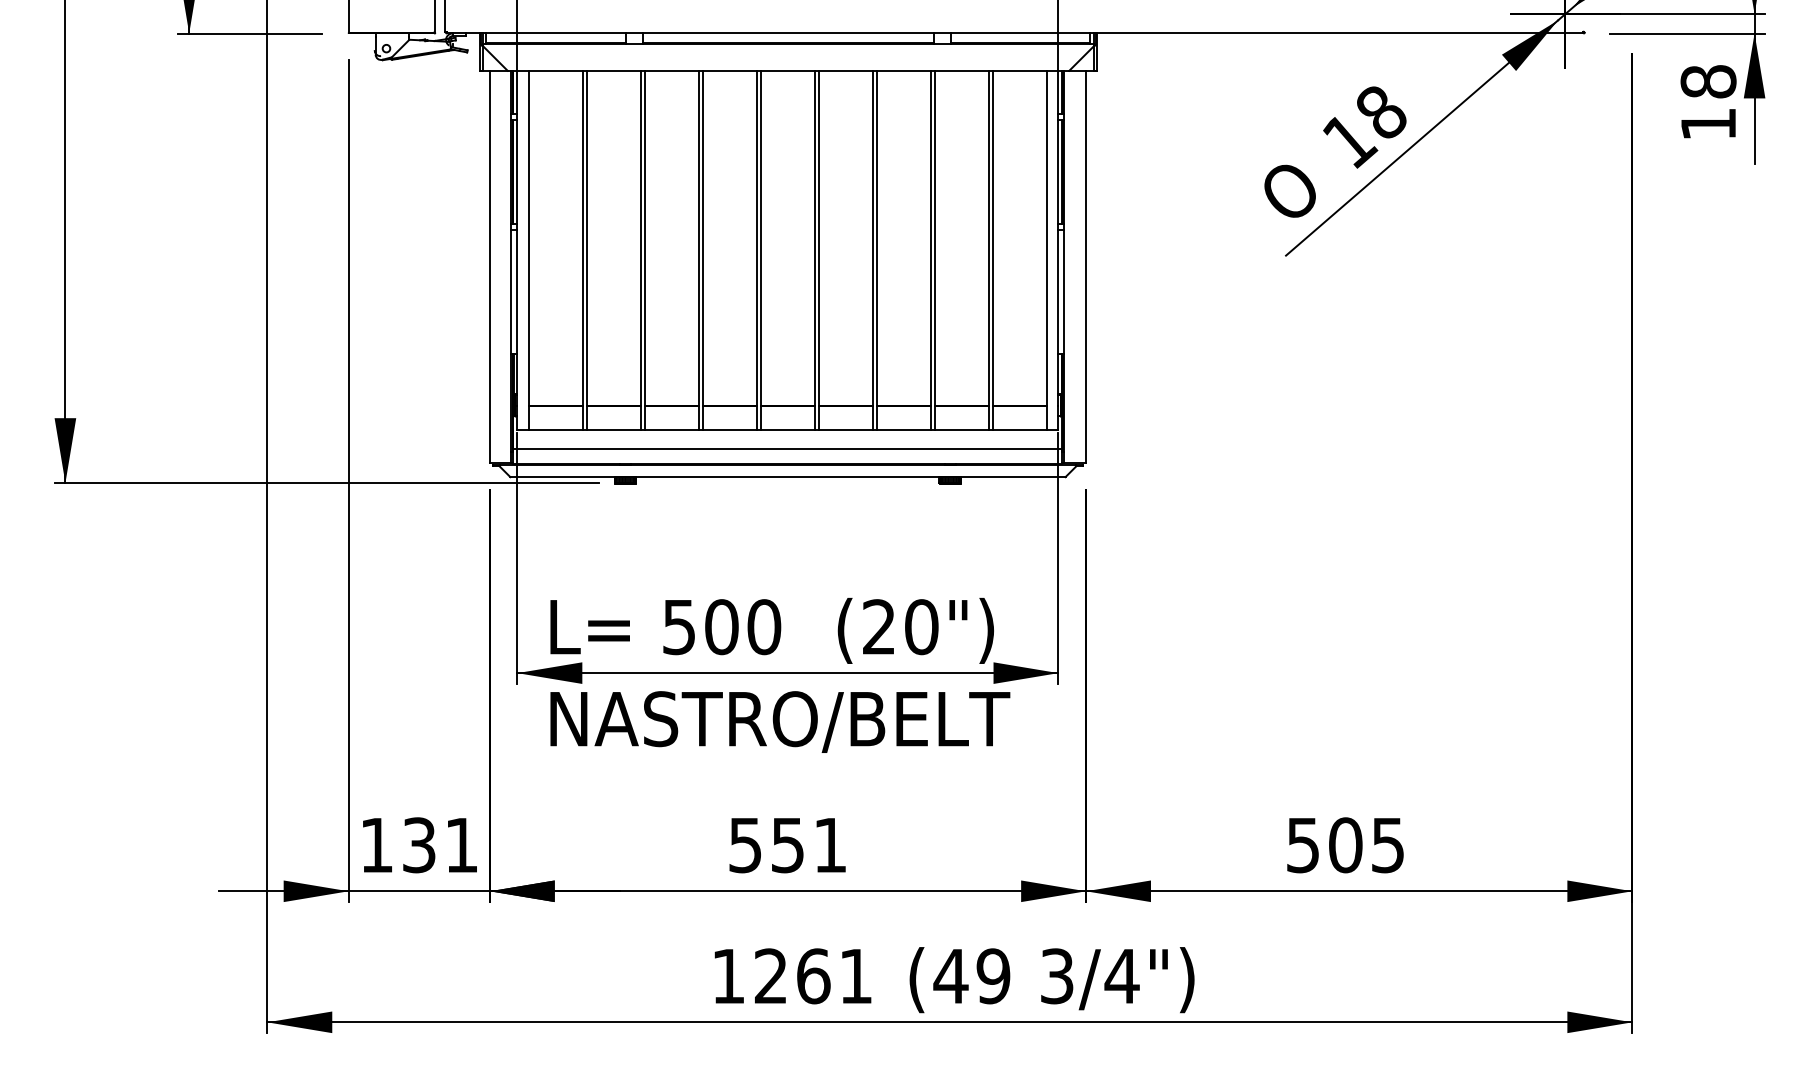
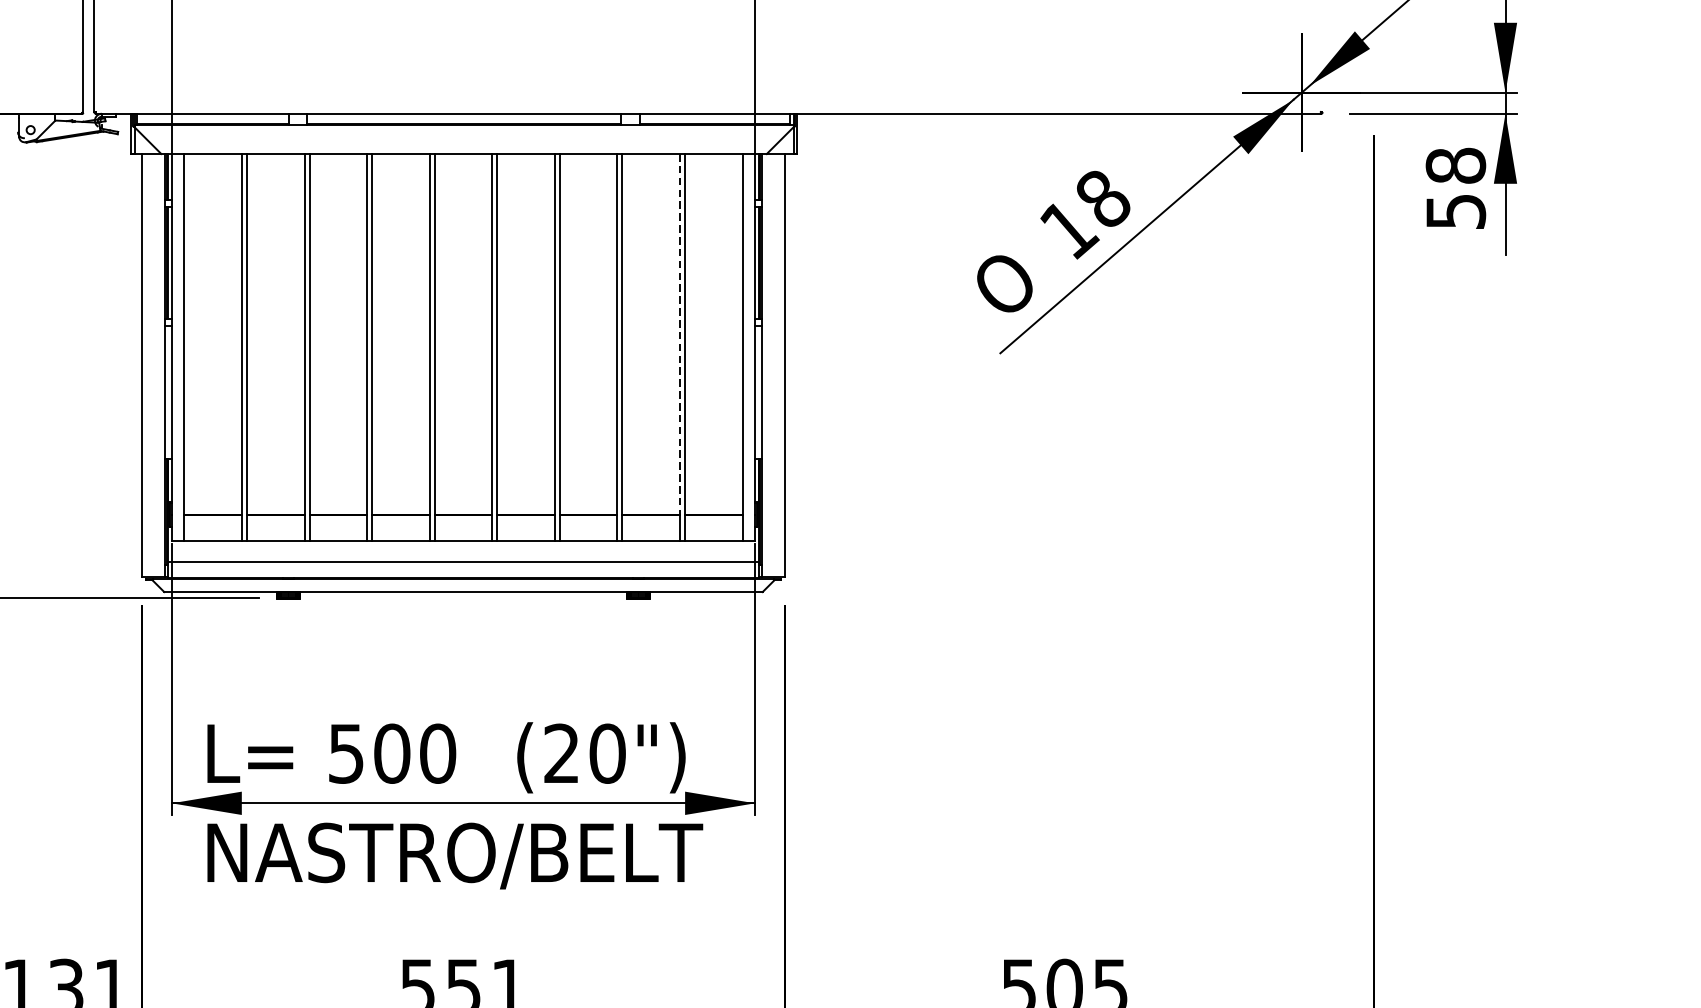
text: (1708, 124) -> (1455, 211), 18 -> 58
line: (988, 238) -> (679, 334), solid -> dashed

